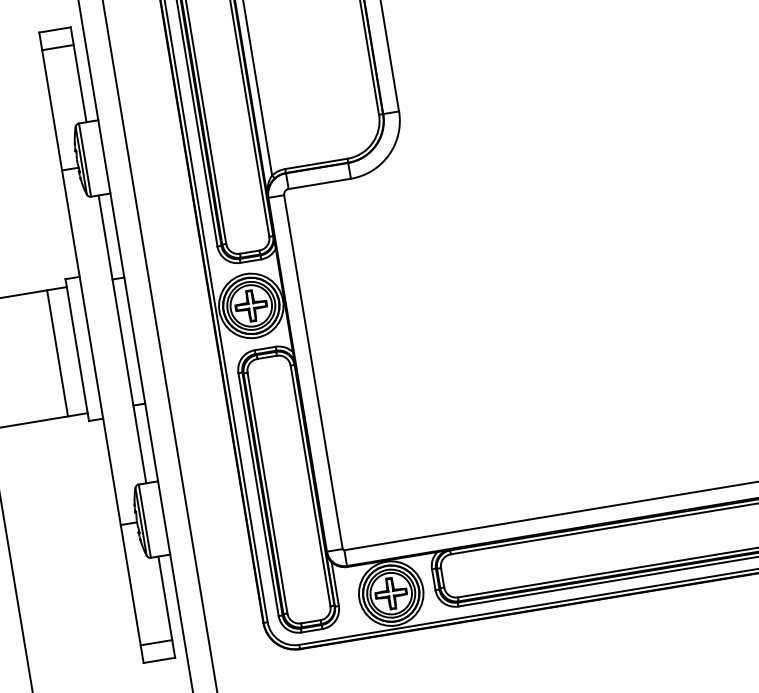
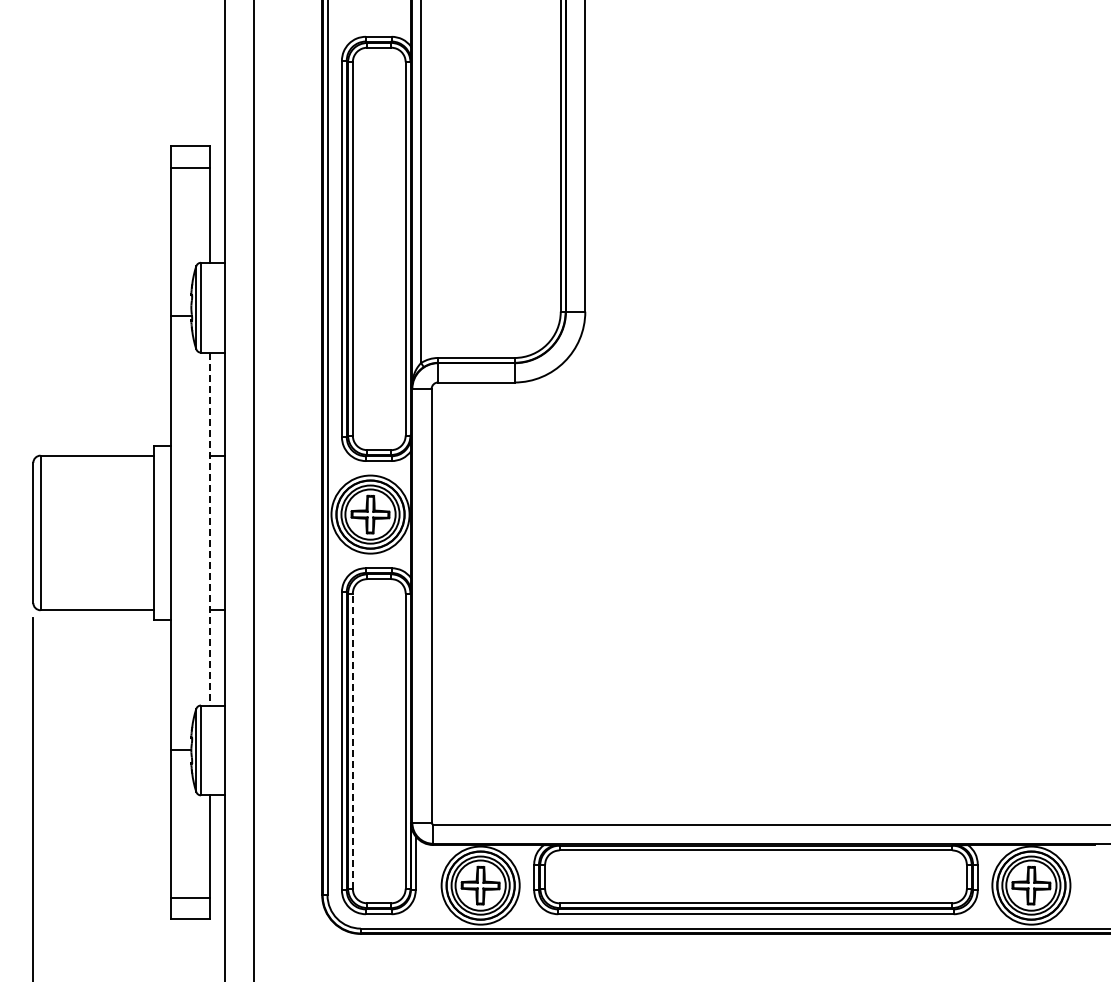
line: (122, 339) -> (210, 529), solid -> dashed
line: (57, 353) -> (129, 532), removed
line: (267, 493) -> (352, 741), solid -> dashed

